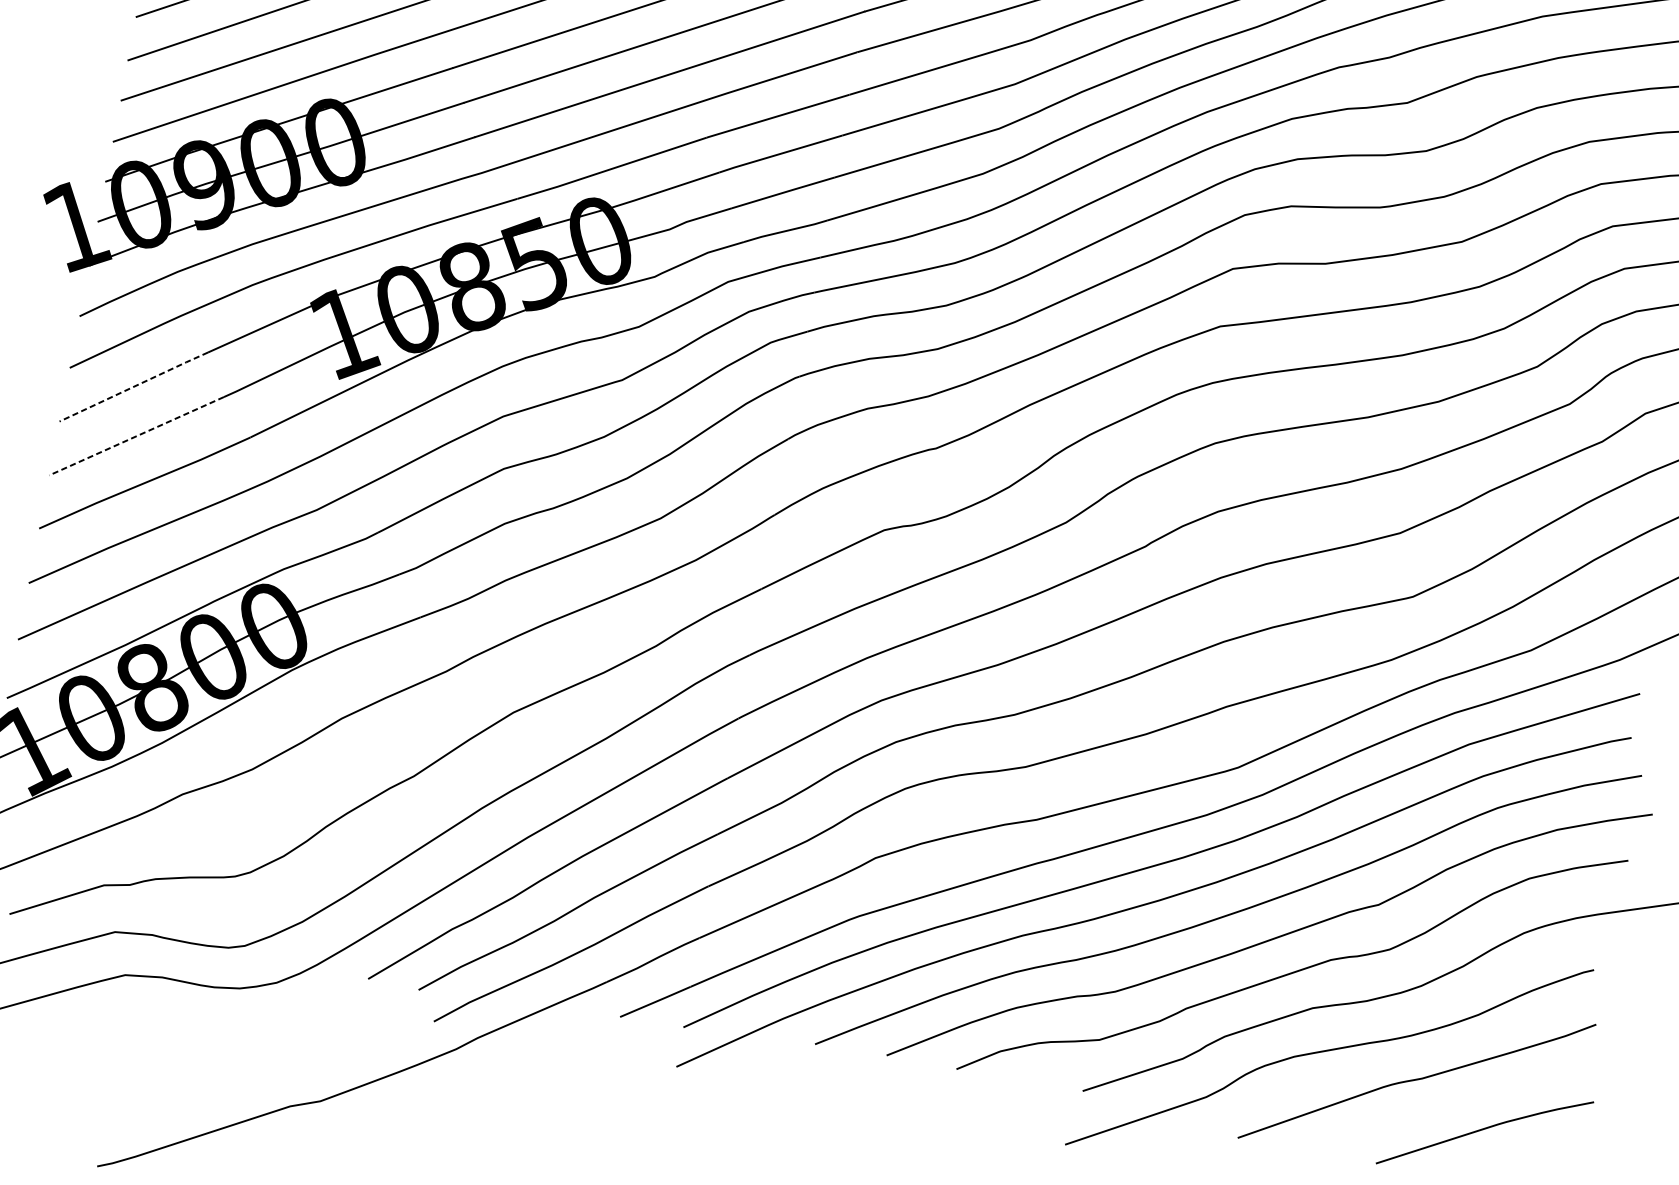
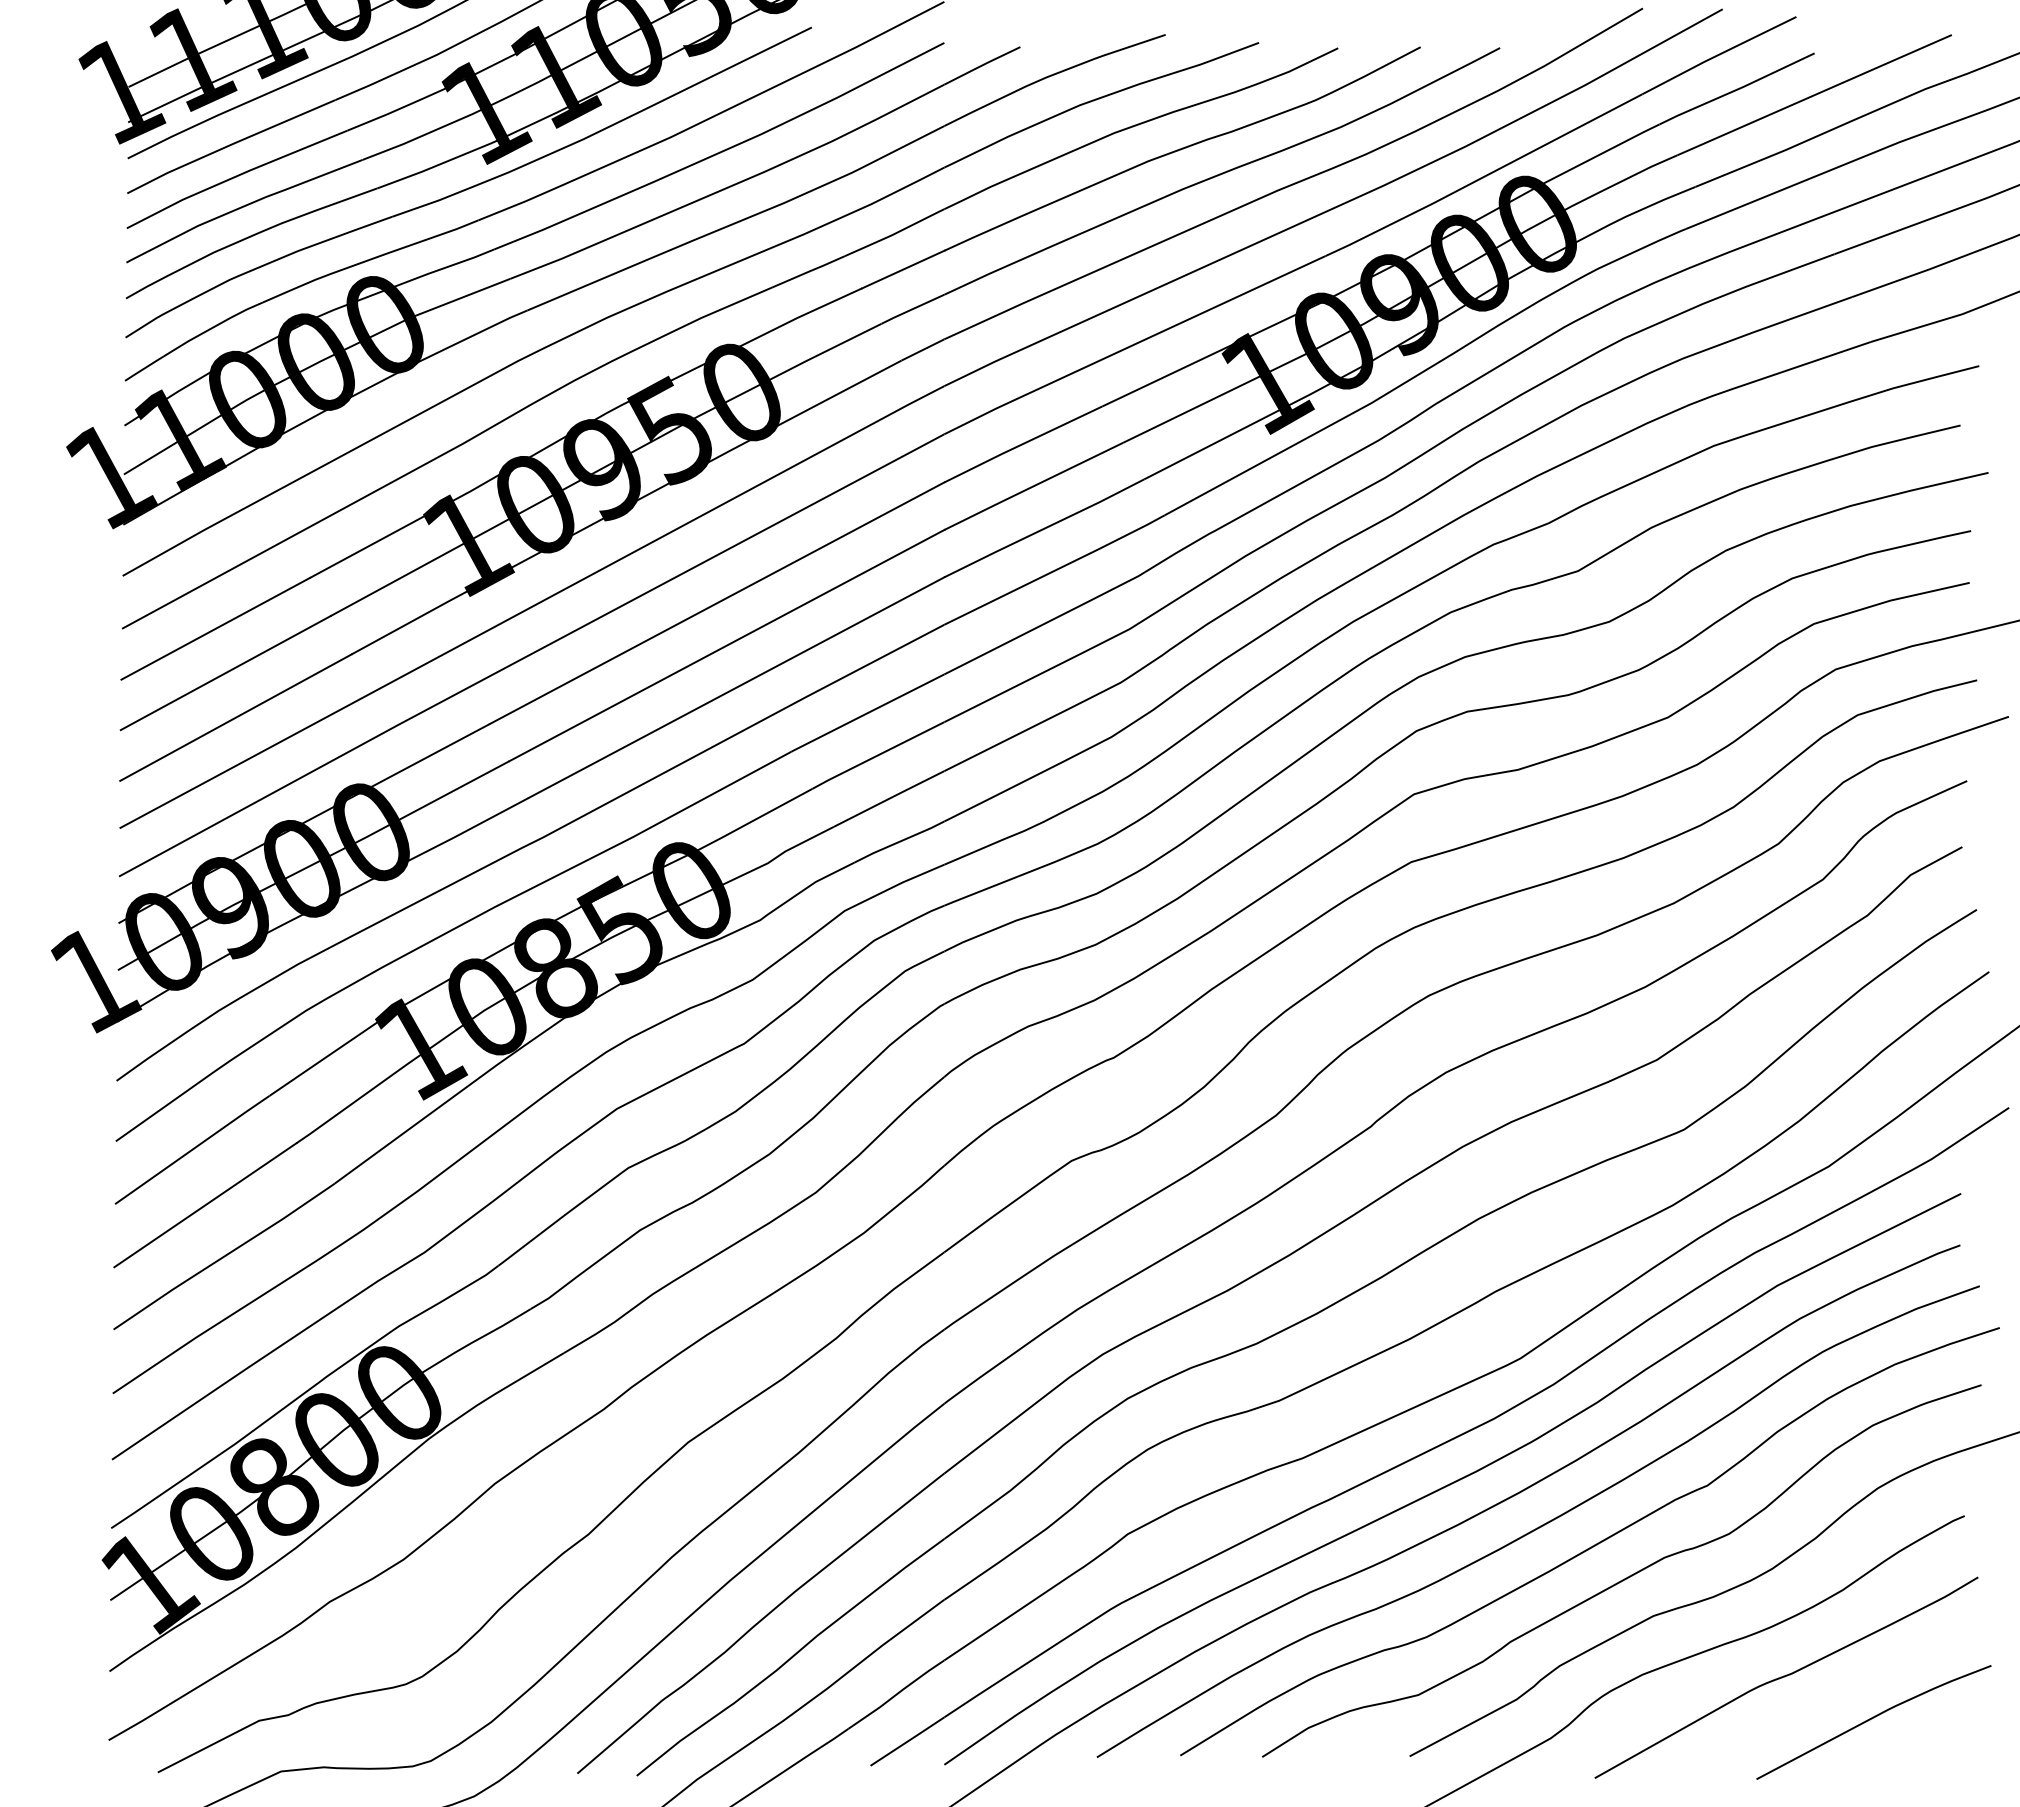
line: (134, 386) -> (192, 1149), dashed -> solid
line: (135, 436) -> (204, 1205), dashed -> solid

